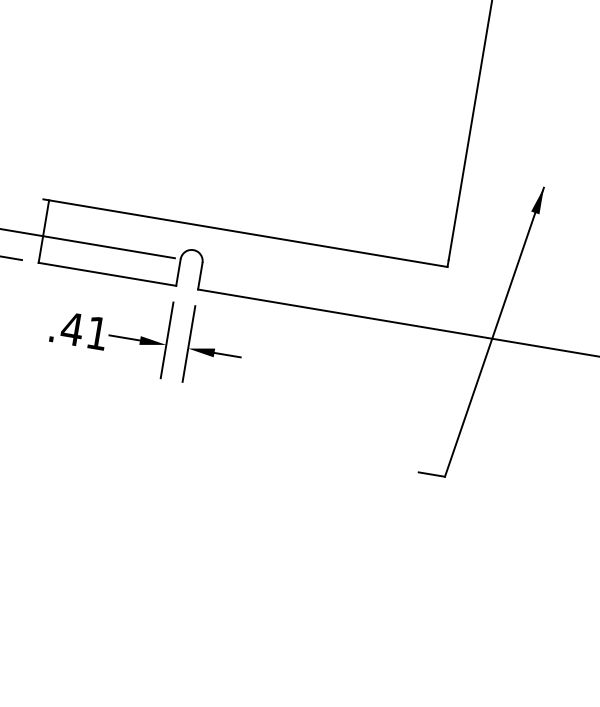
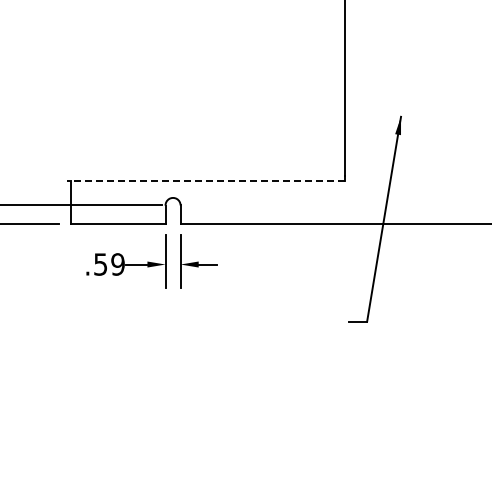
line: (244, 232) -> (205, 180), solid -> dashed
text: (83, 331) -> (108, 264), .41 -> .59

